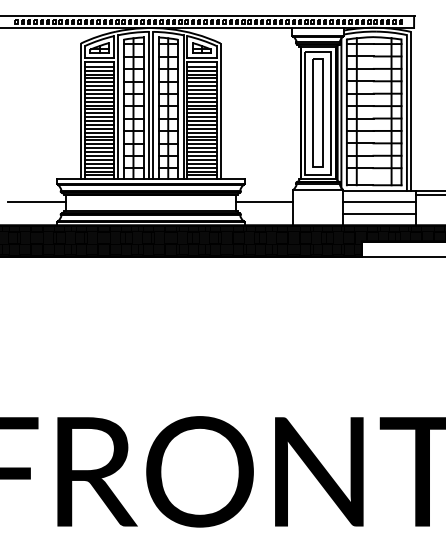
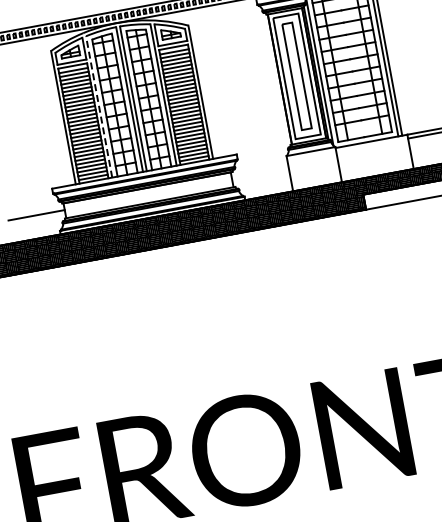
line: (118, 107) -> (99, 107), solid -> dashed
line: (264, 202) -> (260, 173), removed
line: (379, 202) -> (373, 153), removed
line: (379, 213) -> (375, 163), removed

